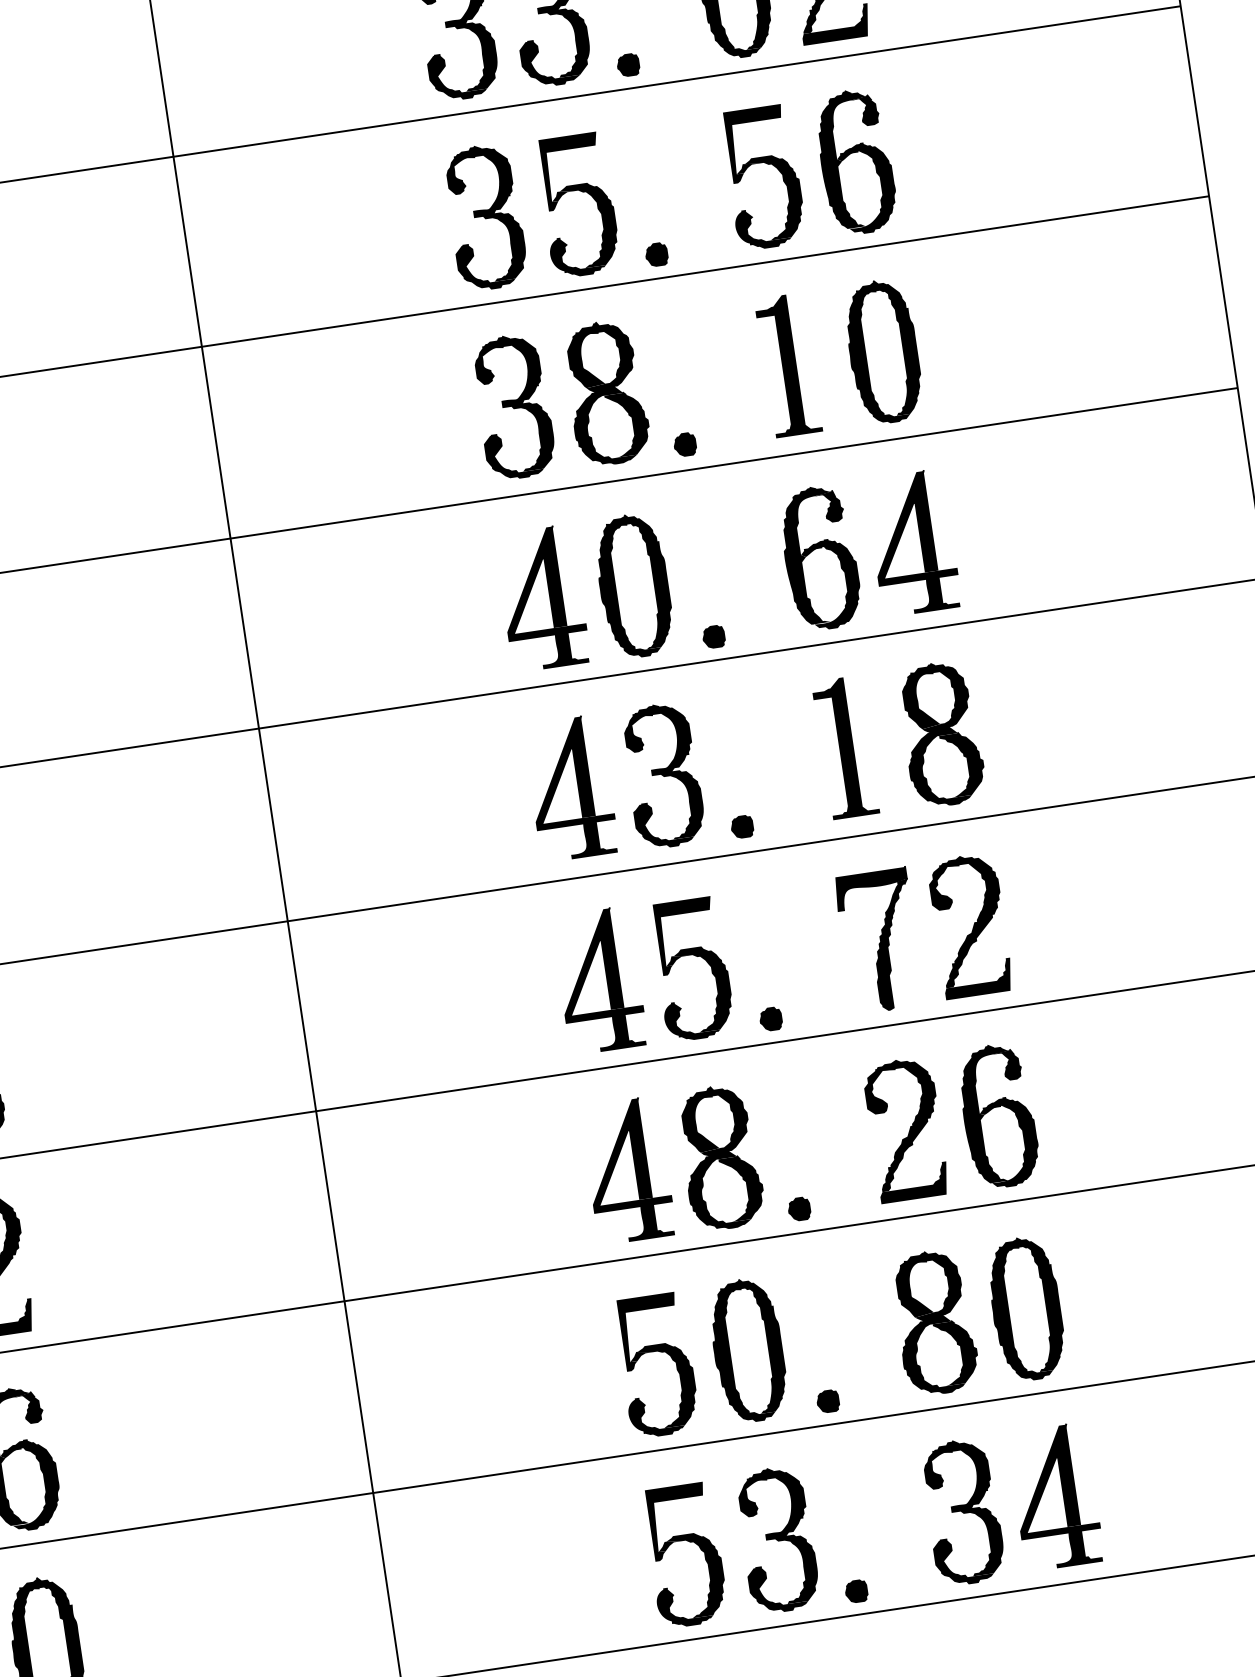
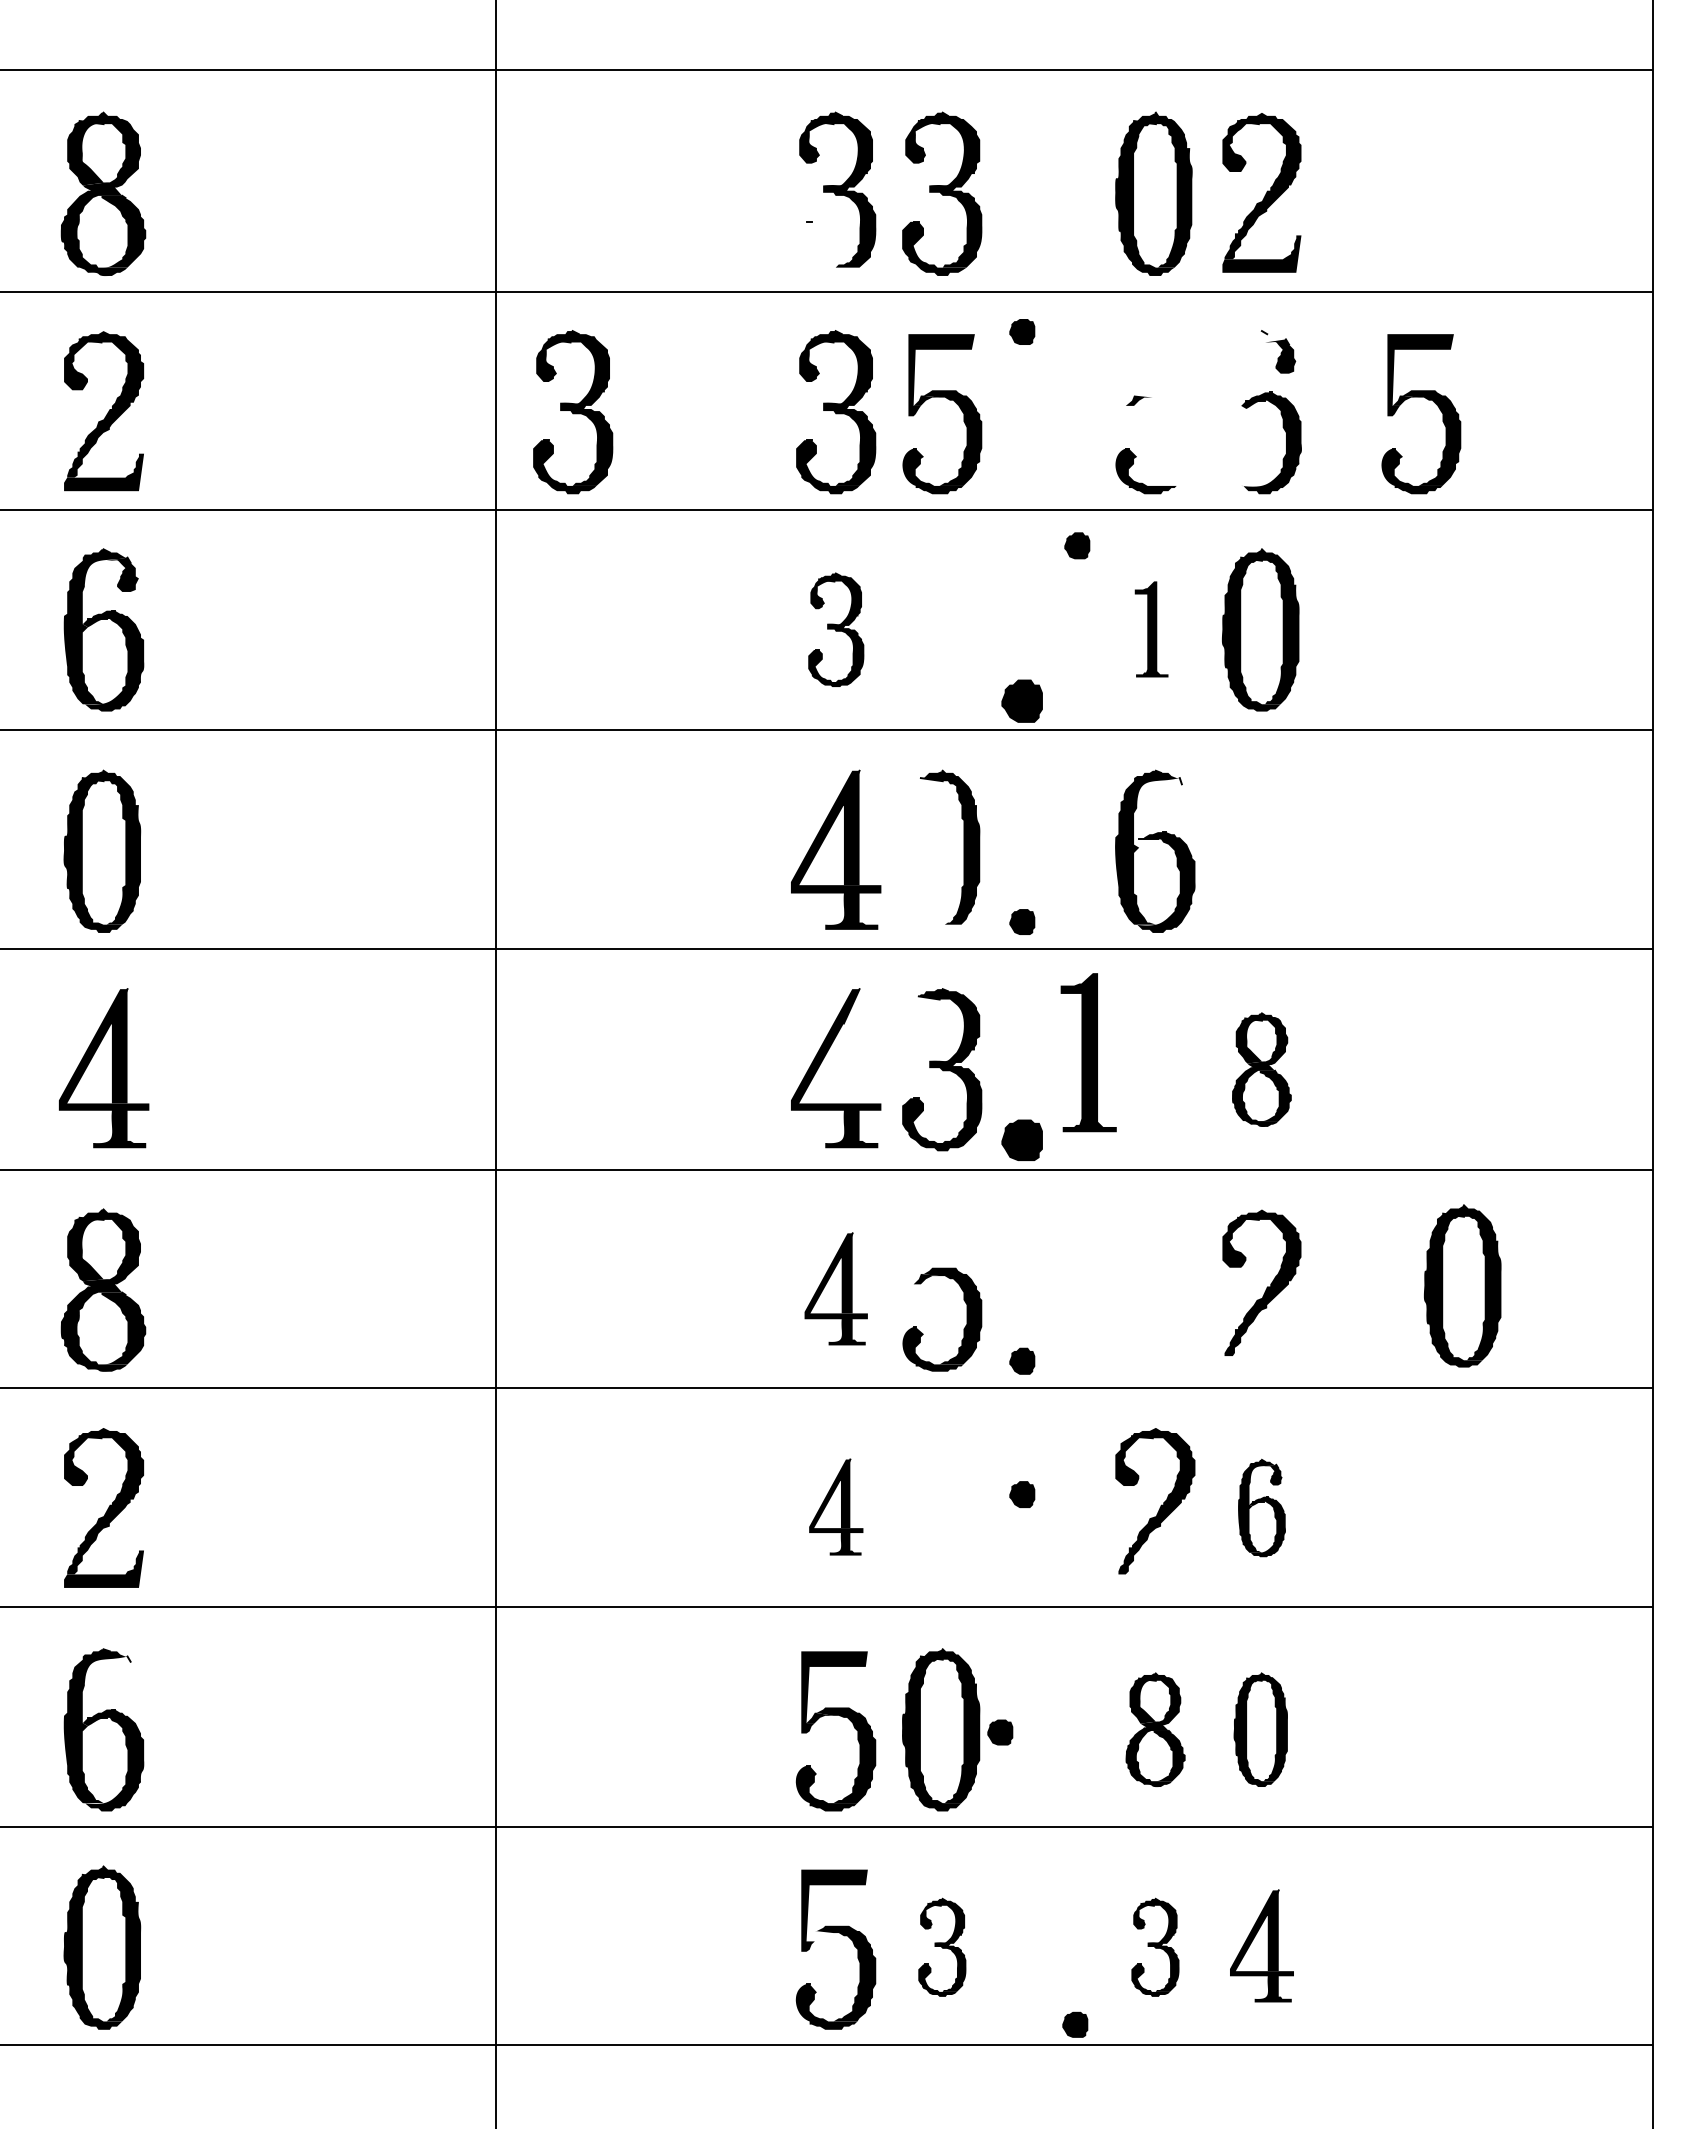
part: (628, 64) -> (1022, 331), moved
fill: (456, 76) -> (827, 248), removed
part: (999, 130) -> (1428, 400), added
fill: (756, 144) -> (1153, 375), removed
fill: (848, 159) -> (1253, 408), removed
fill: (774, 196) -> (1164, 437), removed
part: (257, 251) -> (573, 412), added
part: (656, 254) -> (1077, 545), moved
part: (788, 365) -> (1151, 629), size x0.6
part: (606, 392) -> (942, 629), removed
part: (514, 406) -> (836, 629), size x0.7
part: (685, 444) -> (1022, 700), size x1.6
fill: (829, 507) -> (1173, 795), removed
part: (912, 542) -> (1261, 849), removed
fill: (810, 552) -> (1145, 843), removed
fill: (626, 590) -> (931, 855), removed
fill: (639, 733) -> (922, 1017), removed
part: (941, 734) -> (1261, 1069), size x0.7
part: (845, 747) -> (1088, 1052), moved
fill: (562, 770) -> (829, 1046), removed
part: (742, 827) -> (1022, 1140), size x1.6
part: (1144, 896) -> (1462, 1285), added
fill: (686, 935) -> (941, 1253), removed
part: (879, 940) -> (1157, 1291), removed
fill: (977, 978) -> (1261, 1350), removed
part: (599, 980) -> (836, 1288), size x0.7
part: (998, 1115) -> (1261, 1507), size x0.6
part: (720, 1157) -> (942, 1508), removed
part: (628, 1169) -> (836, 1506), size x0.6
fill: (913, 1182) -> (1155, 1568), removed
part: (799, 1209) -> (1022, 1494), moved
part: (1026, 1308) -> (1260, 1729), size x0.7
part: (934, 1322) -> (1155, 1729), size x0.7
part: (828, 1401) -> (1000, 1732), moved
fill: (28, 1407) -> (122, 1673), removed
part: (1055, 1496) -> (1261, 1945), size x0.7
part: (963, 1512) -> (1155, 1947), size x0.6
part: (777, 1539) -> (942, 1947), size x0.6
fill: (669, 1546) -> (819, 1936), removed
part: (856, 1591) -> (1075, 2024), moved

